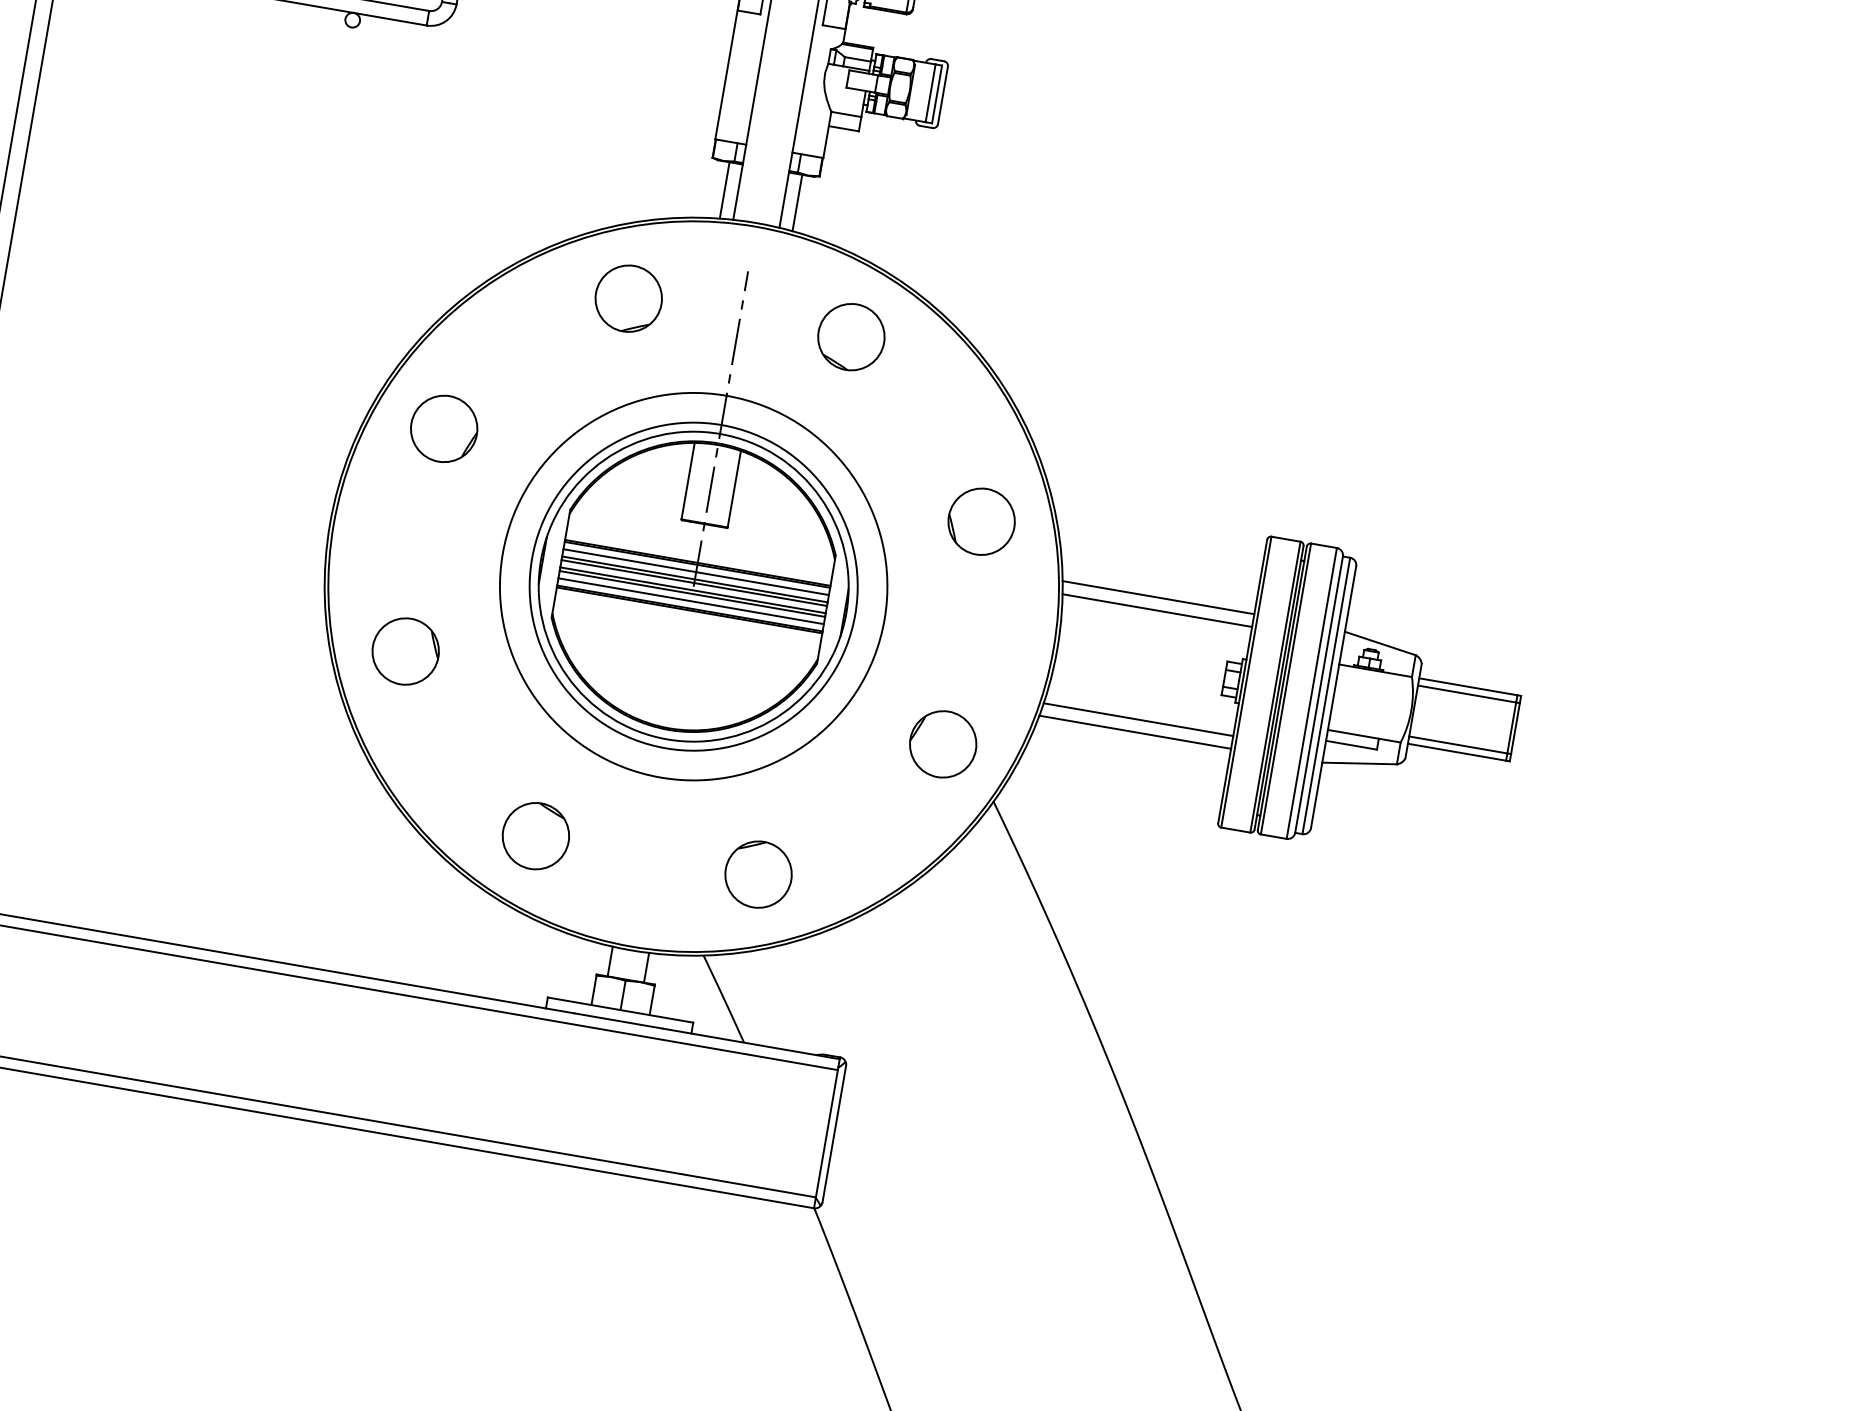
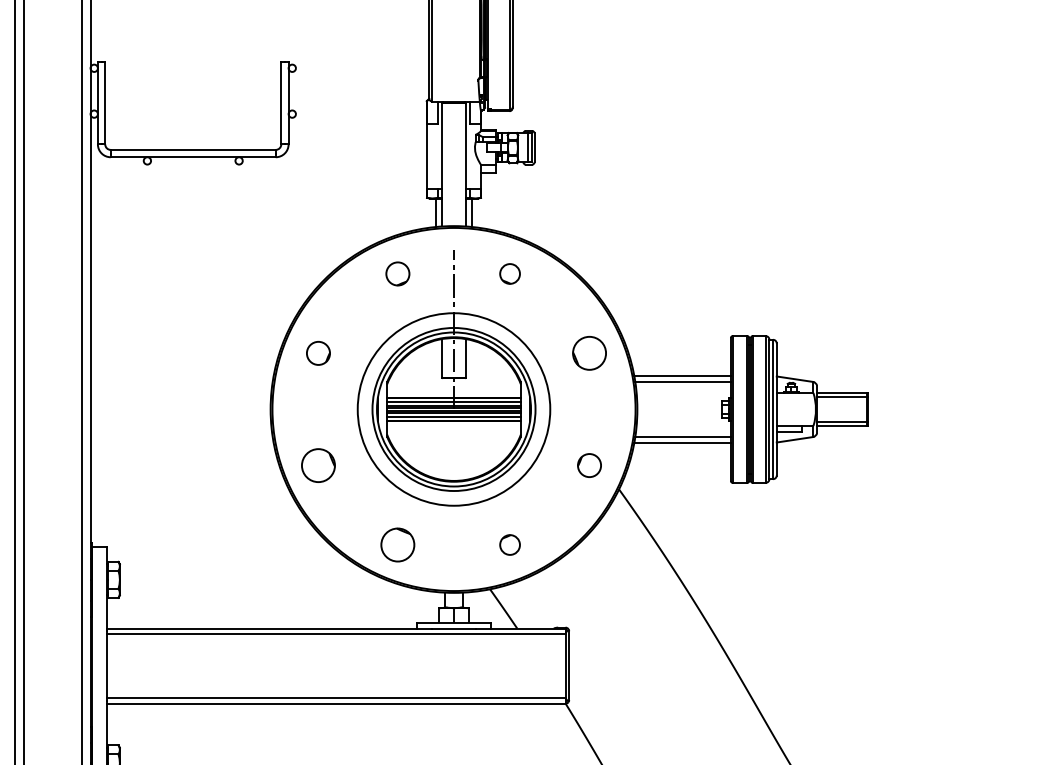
circle: (628, 297) -> (397, 273), size x0.7
circle: (850, 336) -> (509, 273), size x0.6
circle: (444, 429) -> (318, 353), size x0.7
circle: (943, 744) -> (589, 465), size x0.7
circle: (757, 873) -> (509, 544), size x0.6

